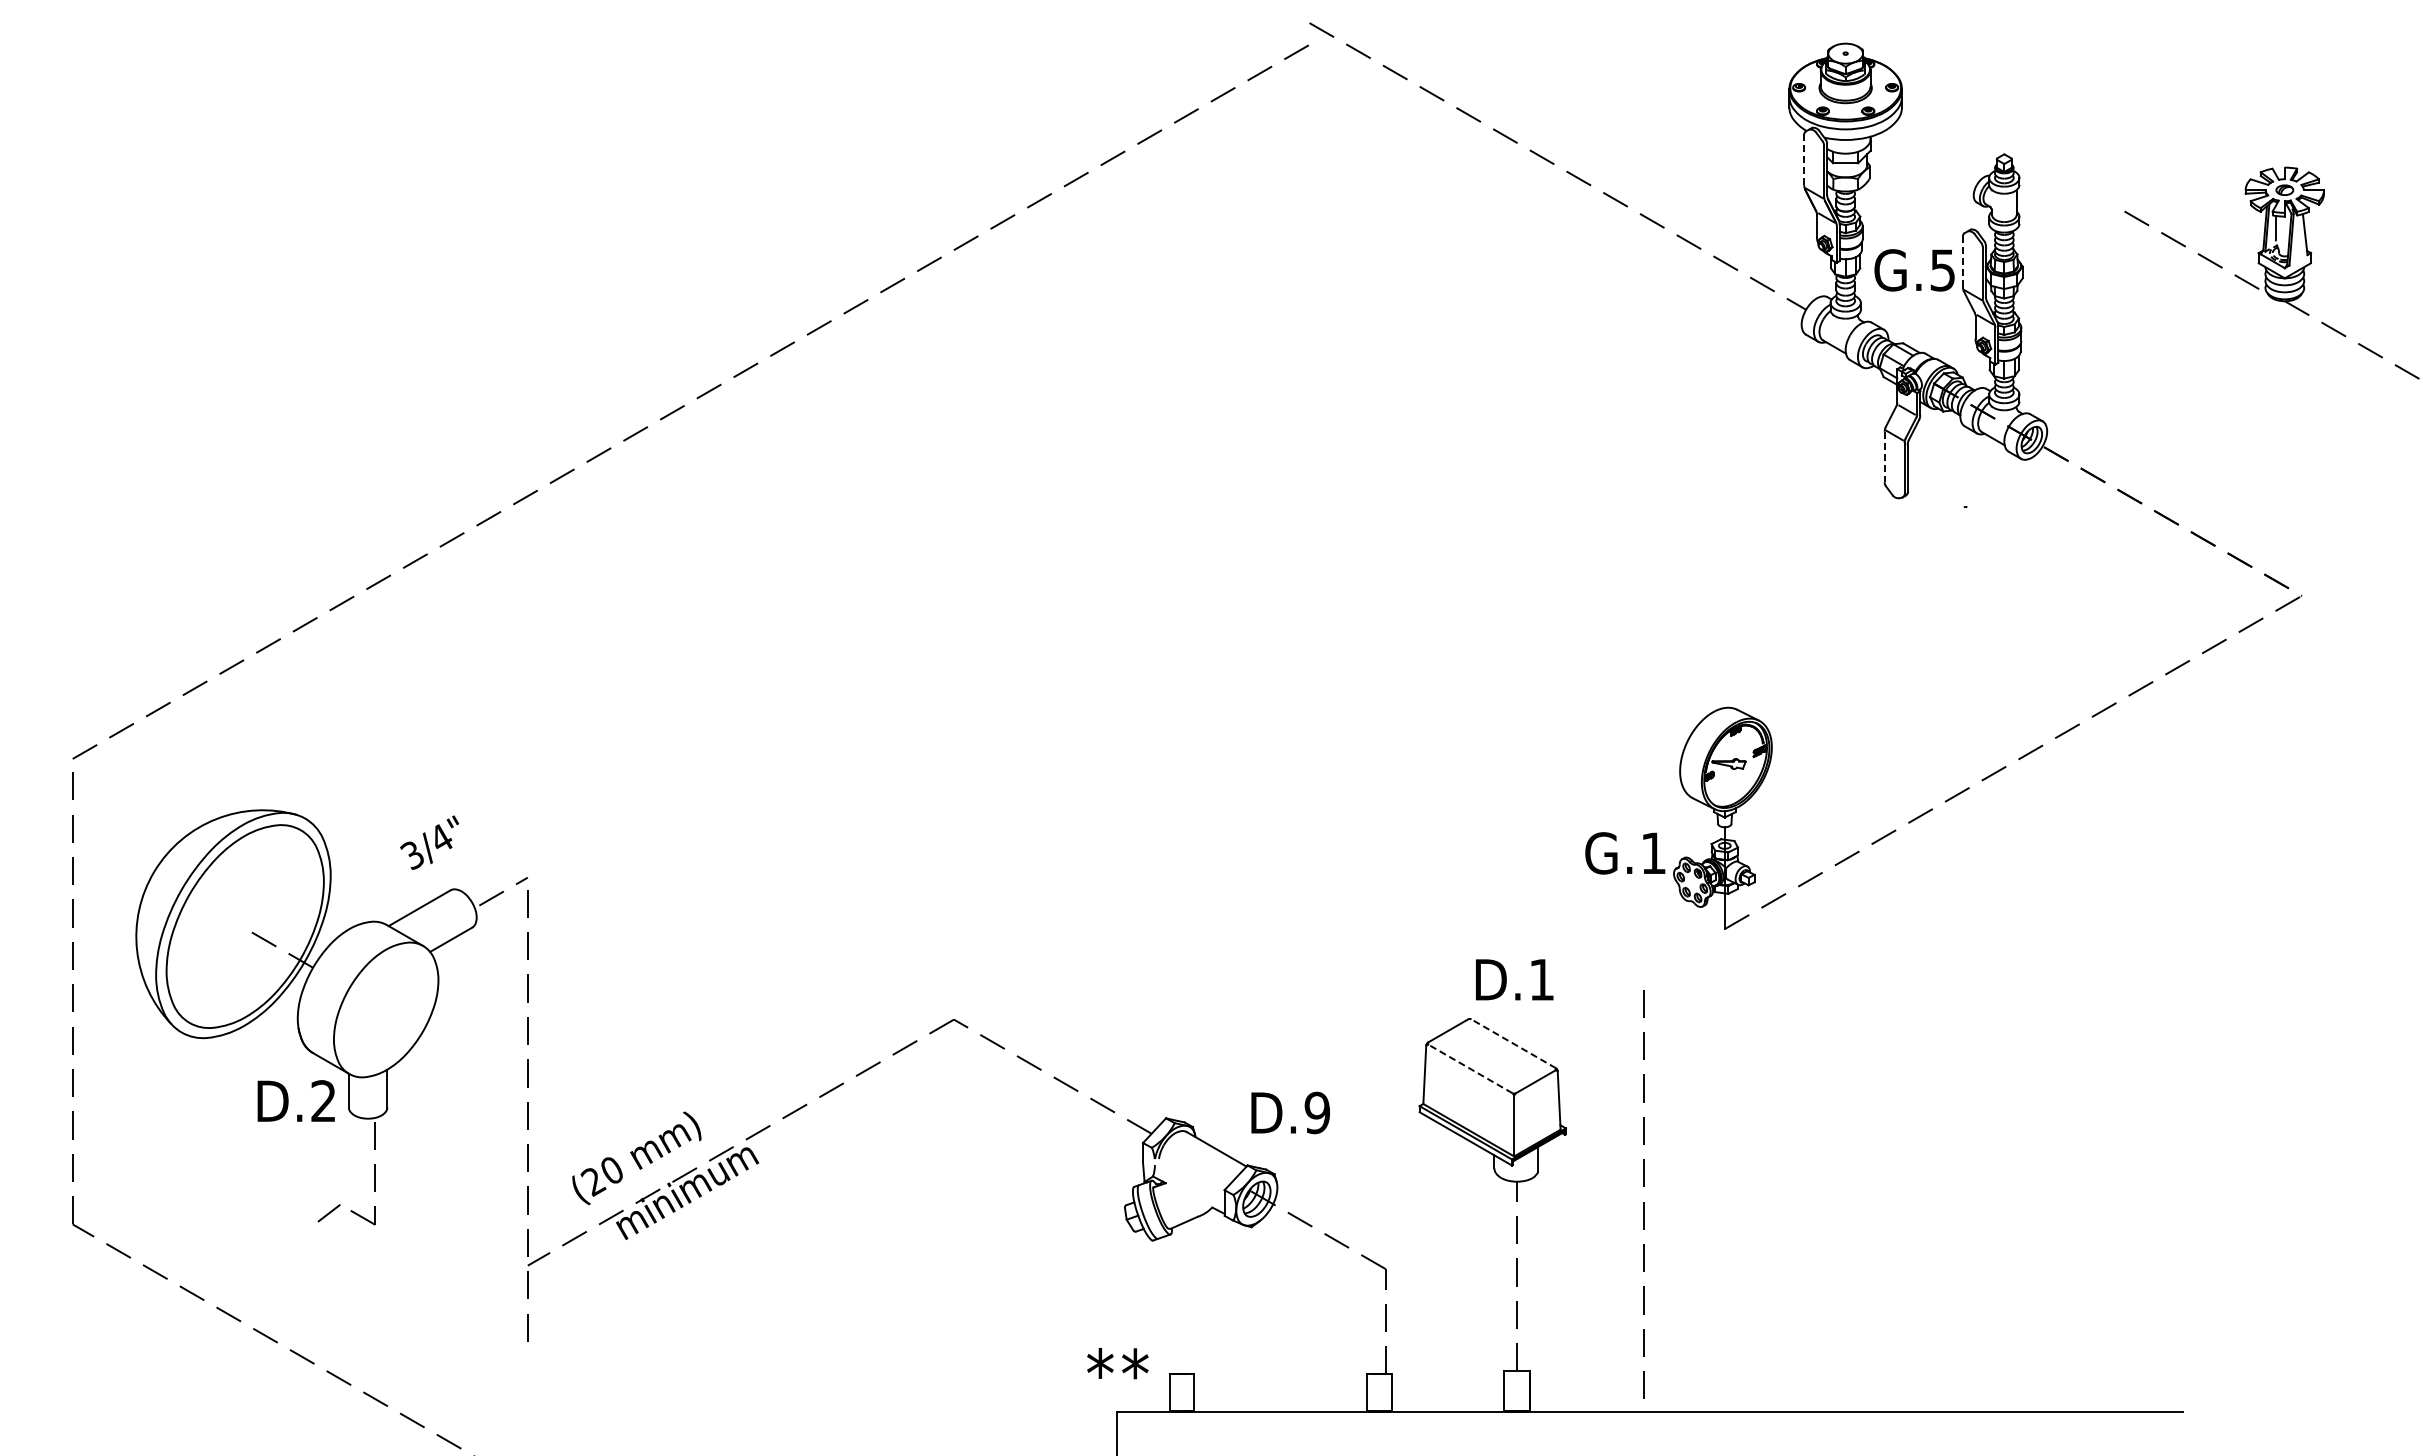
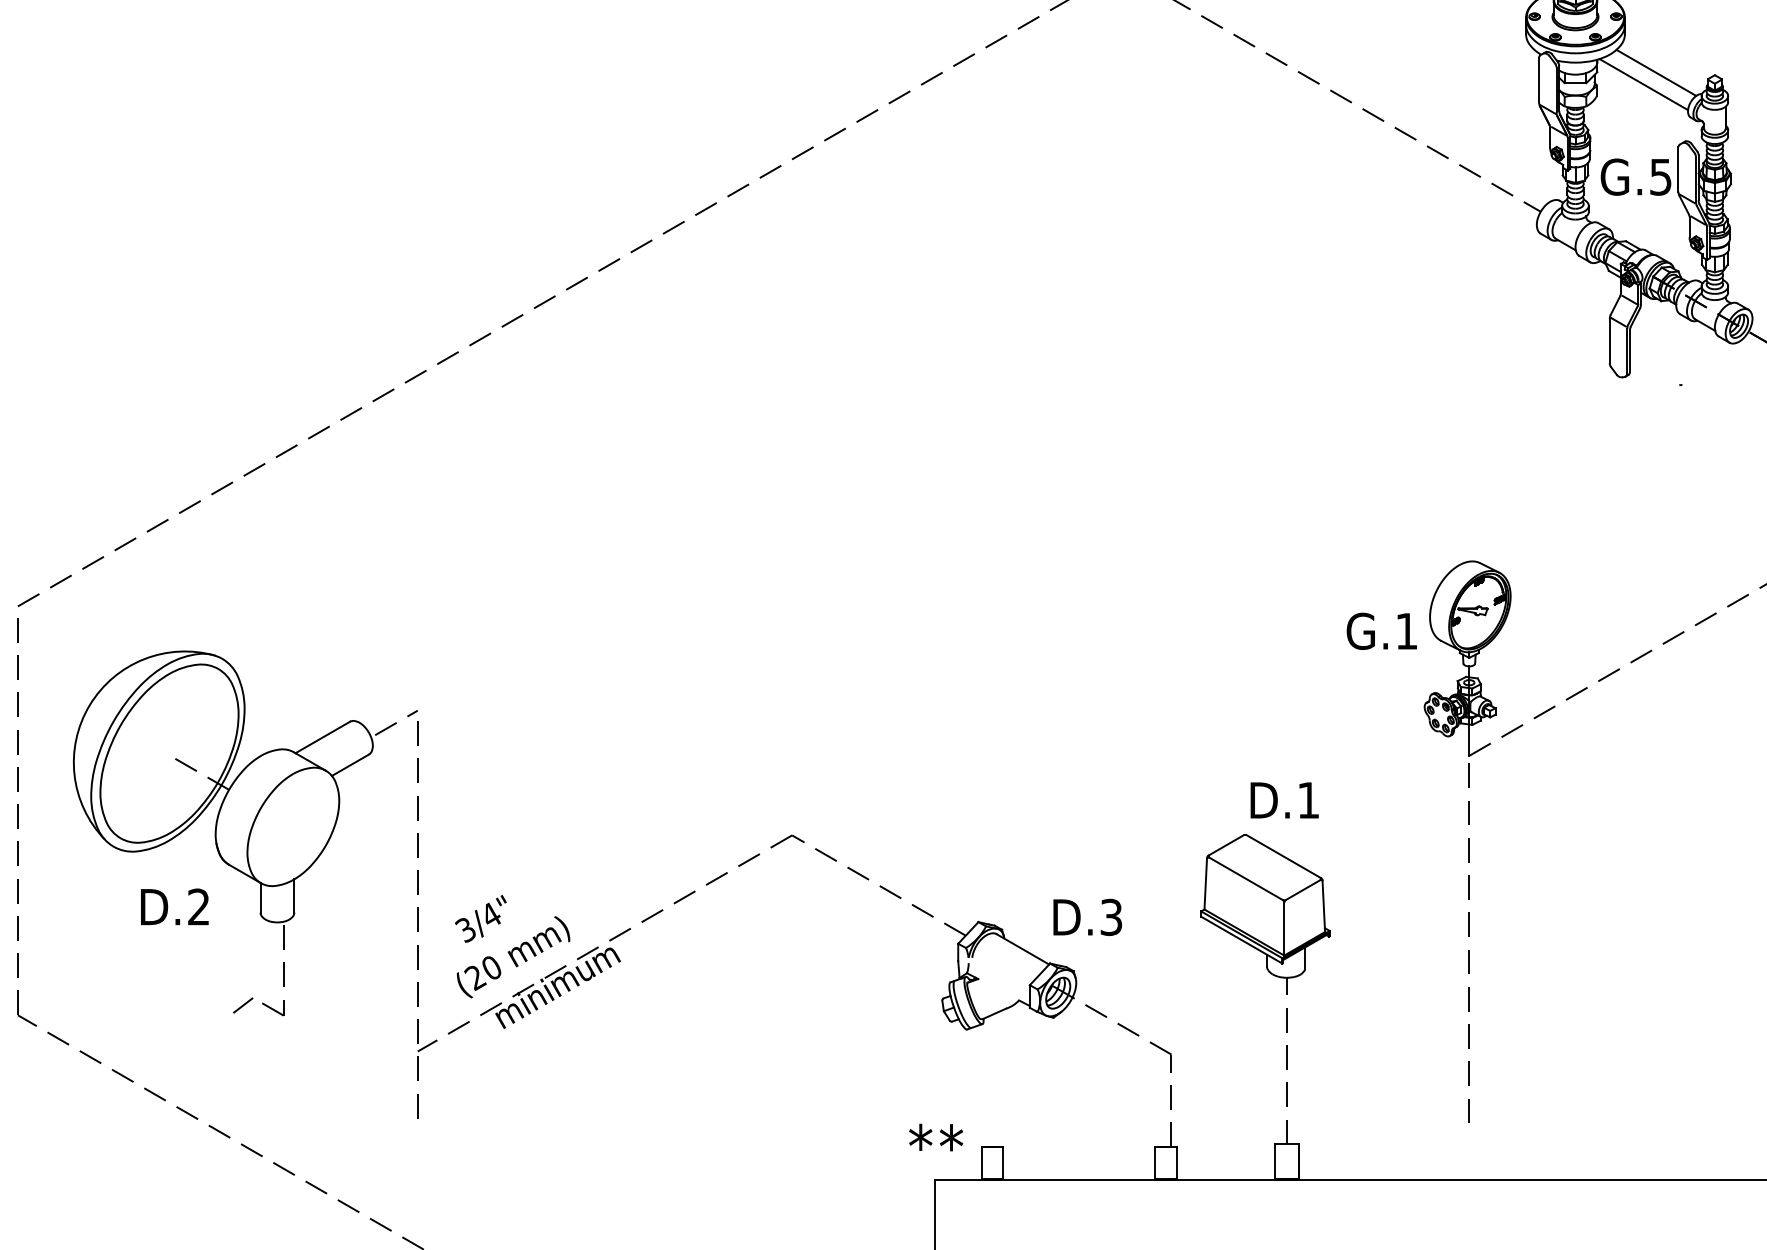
line: (1937, 151) -> (1656, 72), added
line: (1804, 159) -> (1539, 79), dashed -> solid
line: (1923, 164) -> (1643, 84), added
line: (1962, 260) -> (1678, 168), dashed -> solid
line: (1884, 457) -> (1609, 341), dashed -> solid
text: (429, 842) -> (480, 918), moved
text: (1625, 853) -> (1382, 631), moved
line: (1513, 1043) -> (1283, 856), dashed -> solid
line: (1470, 1068) -> (1245, 878), dashed -> solid
text: (295, 1100) -> (174, 906), moved
text: (1317, 1112) -> (1111, 916), D.9 -> D.3
line: (1643, 1186) -> (1469, 936), moved

